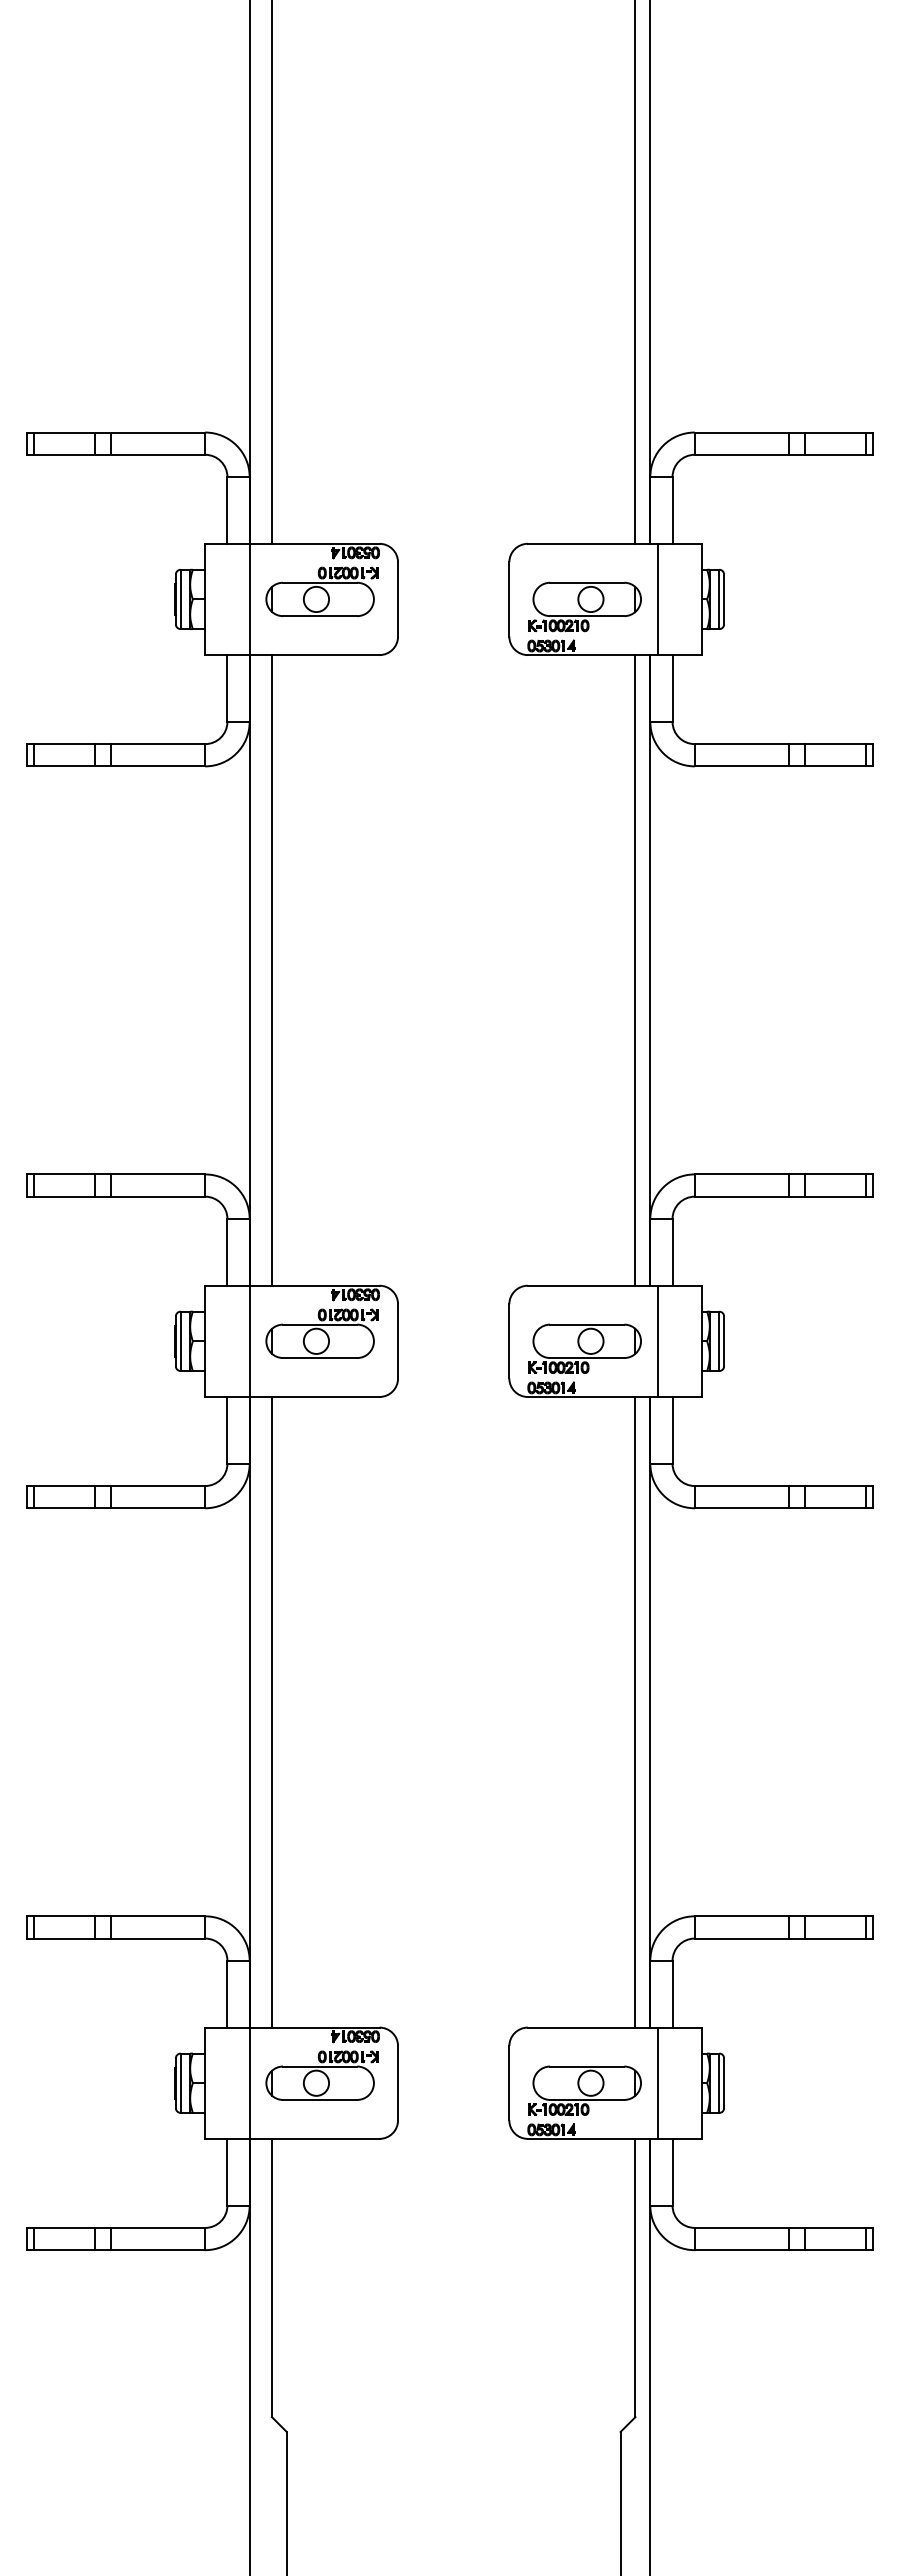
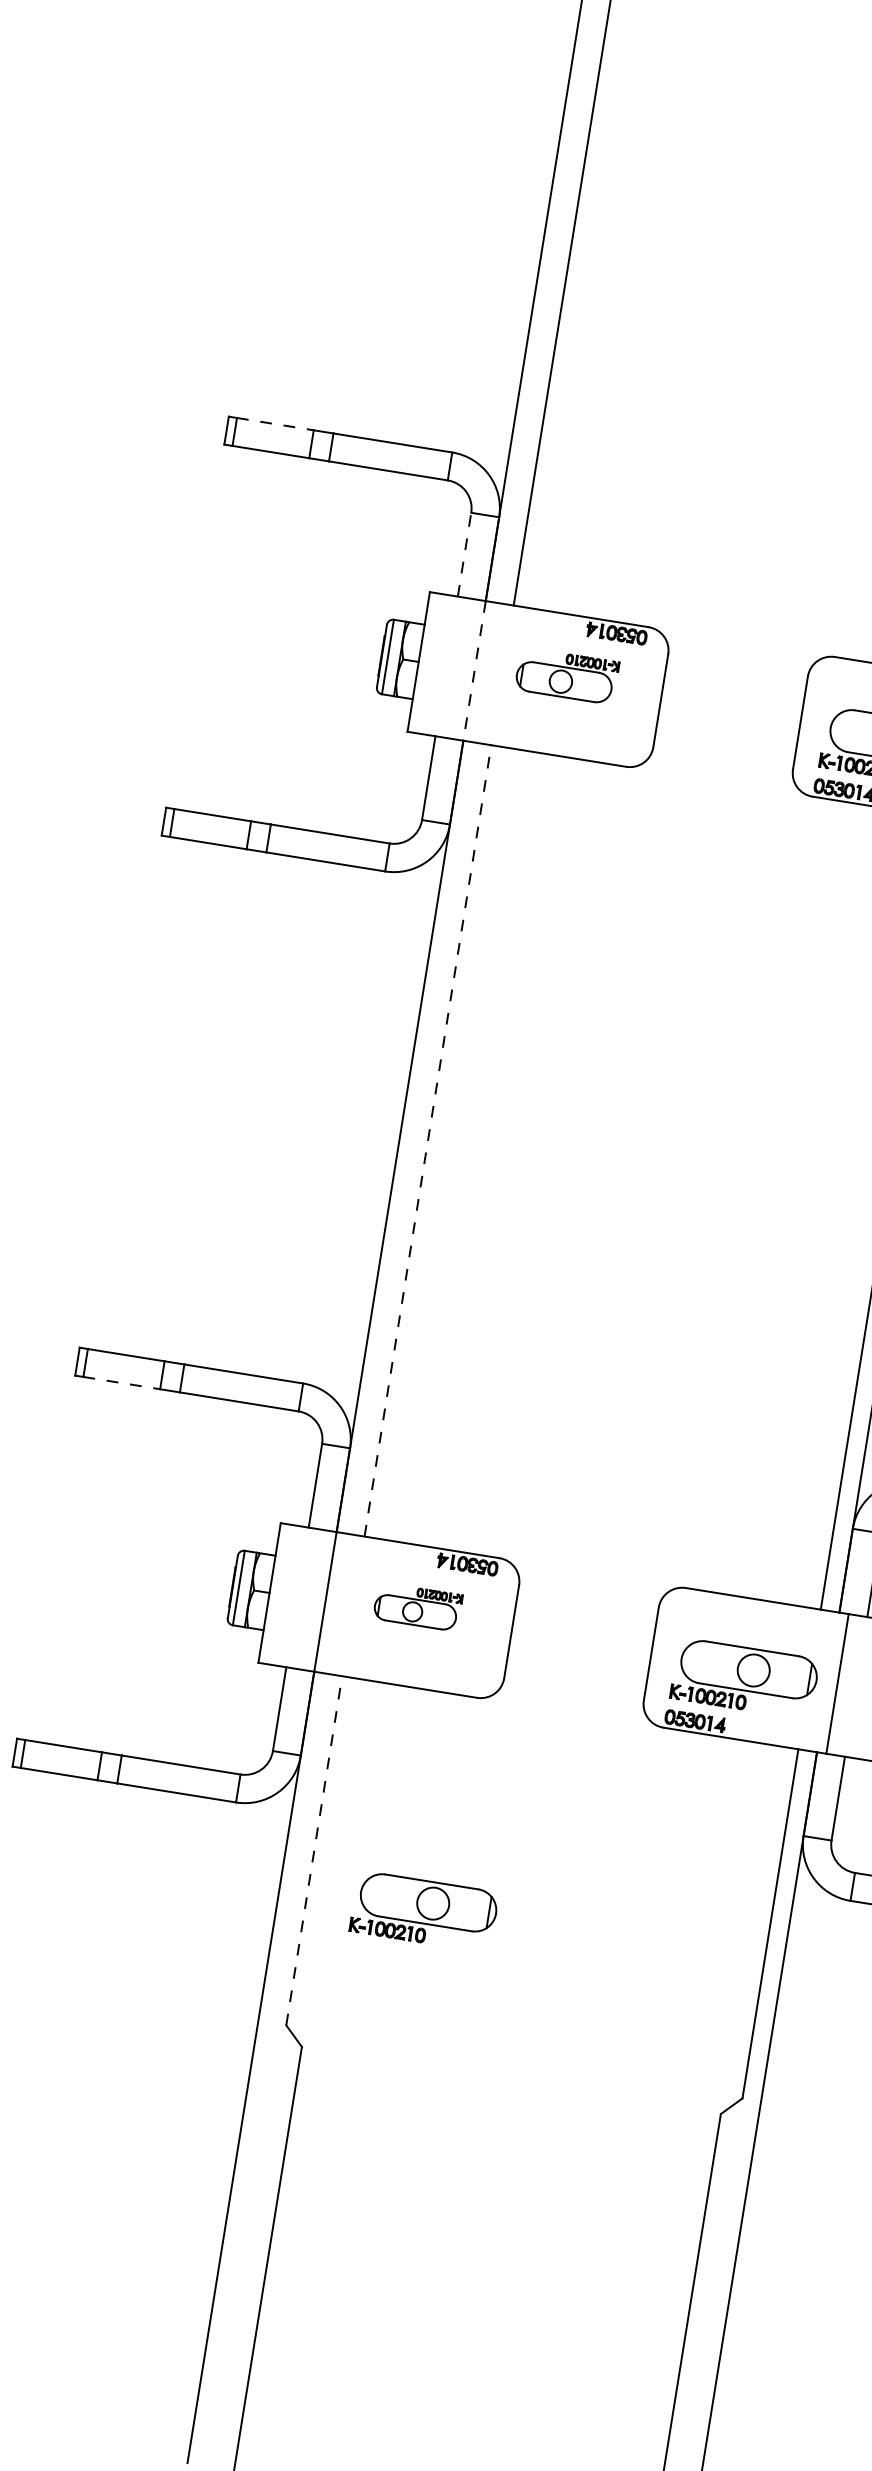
line: (64, 1174) -> (275, 424), solid -> dashed
line: (227, 1251) -> (464, 553), solid -> dashed
part: (321, 1333) -> (566, 675), size x0.7
line: (249, 1341) -> (474, 671), solid -> dashed
line: (271, 1711) -> (427, 1139), solid -> dashed
line: (64, 1938) -> (122, 1383), solid -> dashed
part: (321, 2075) -> (417, 1606), size x0.6
line: (271, 2277) -> (313, 1850), solid -> dashed
part: (364, 2311) -> (423, 1911), added

